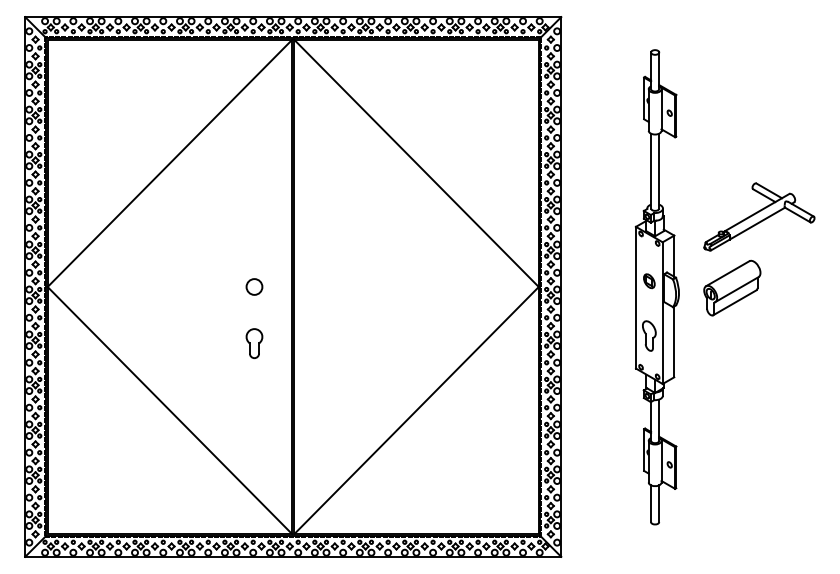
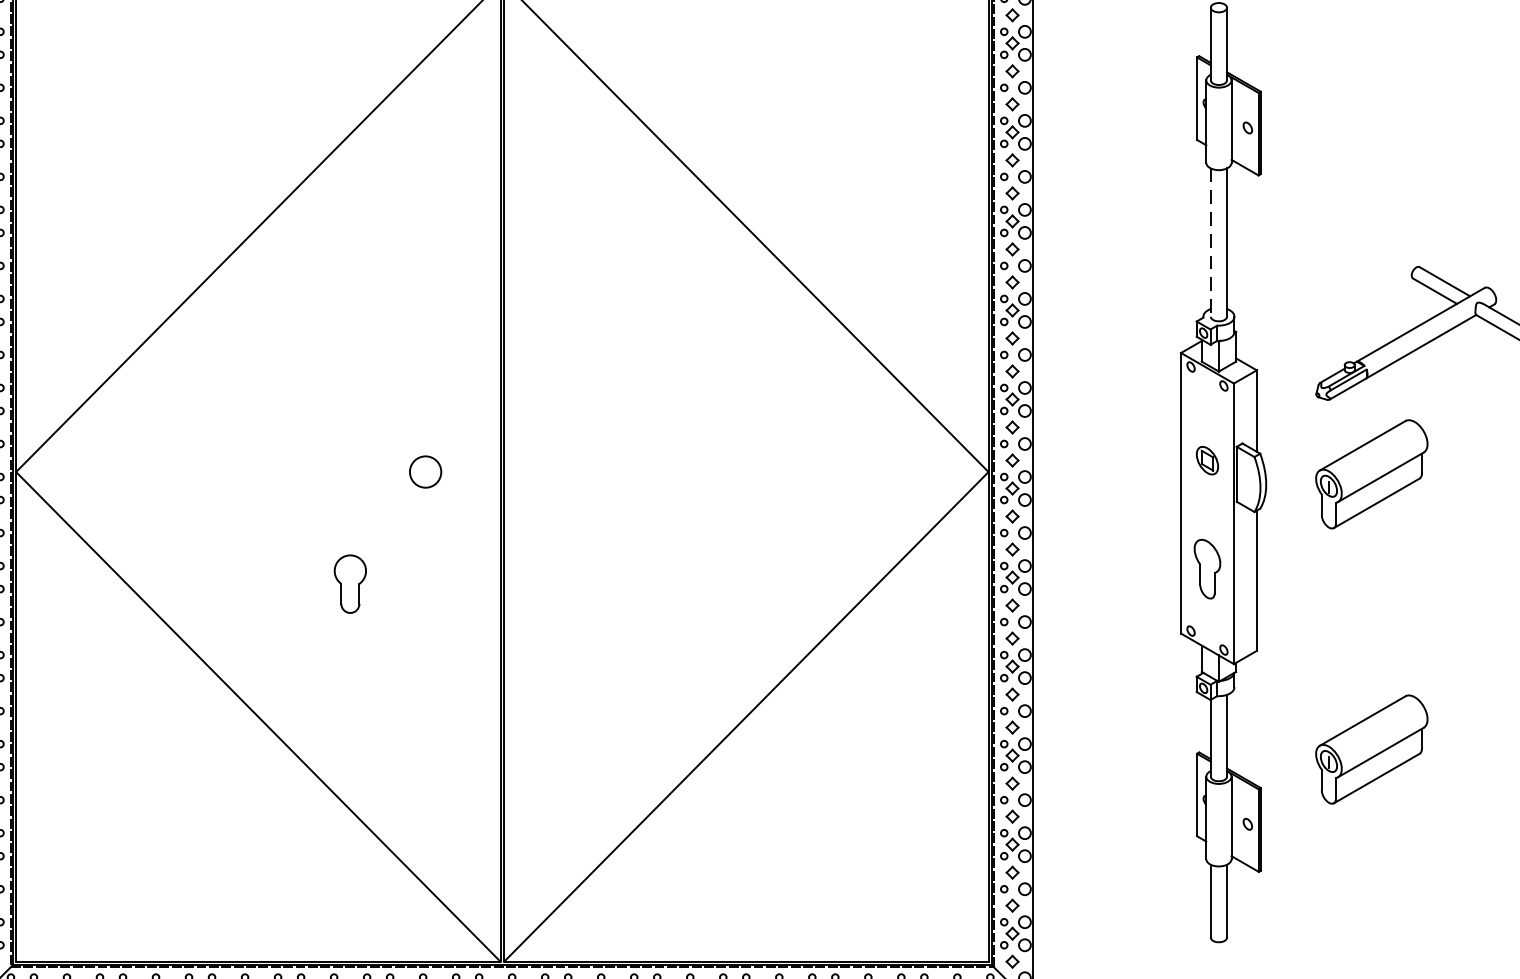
line: (651, 171) -> (1211, 243), solid -> dashed
part: (254, 343) -> (350, 583), moved
part: (732, 426) -> (1372, 748), added

